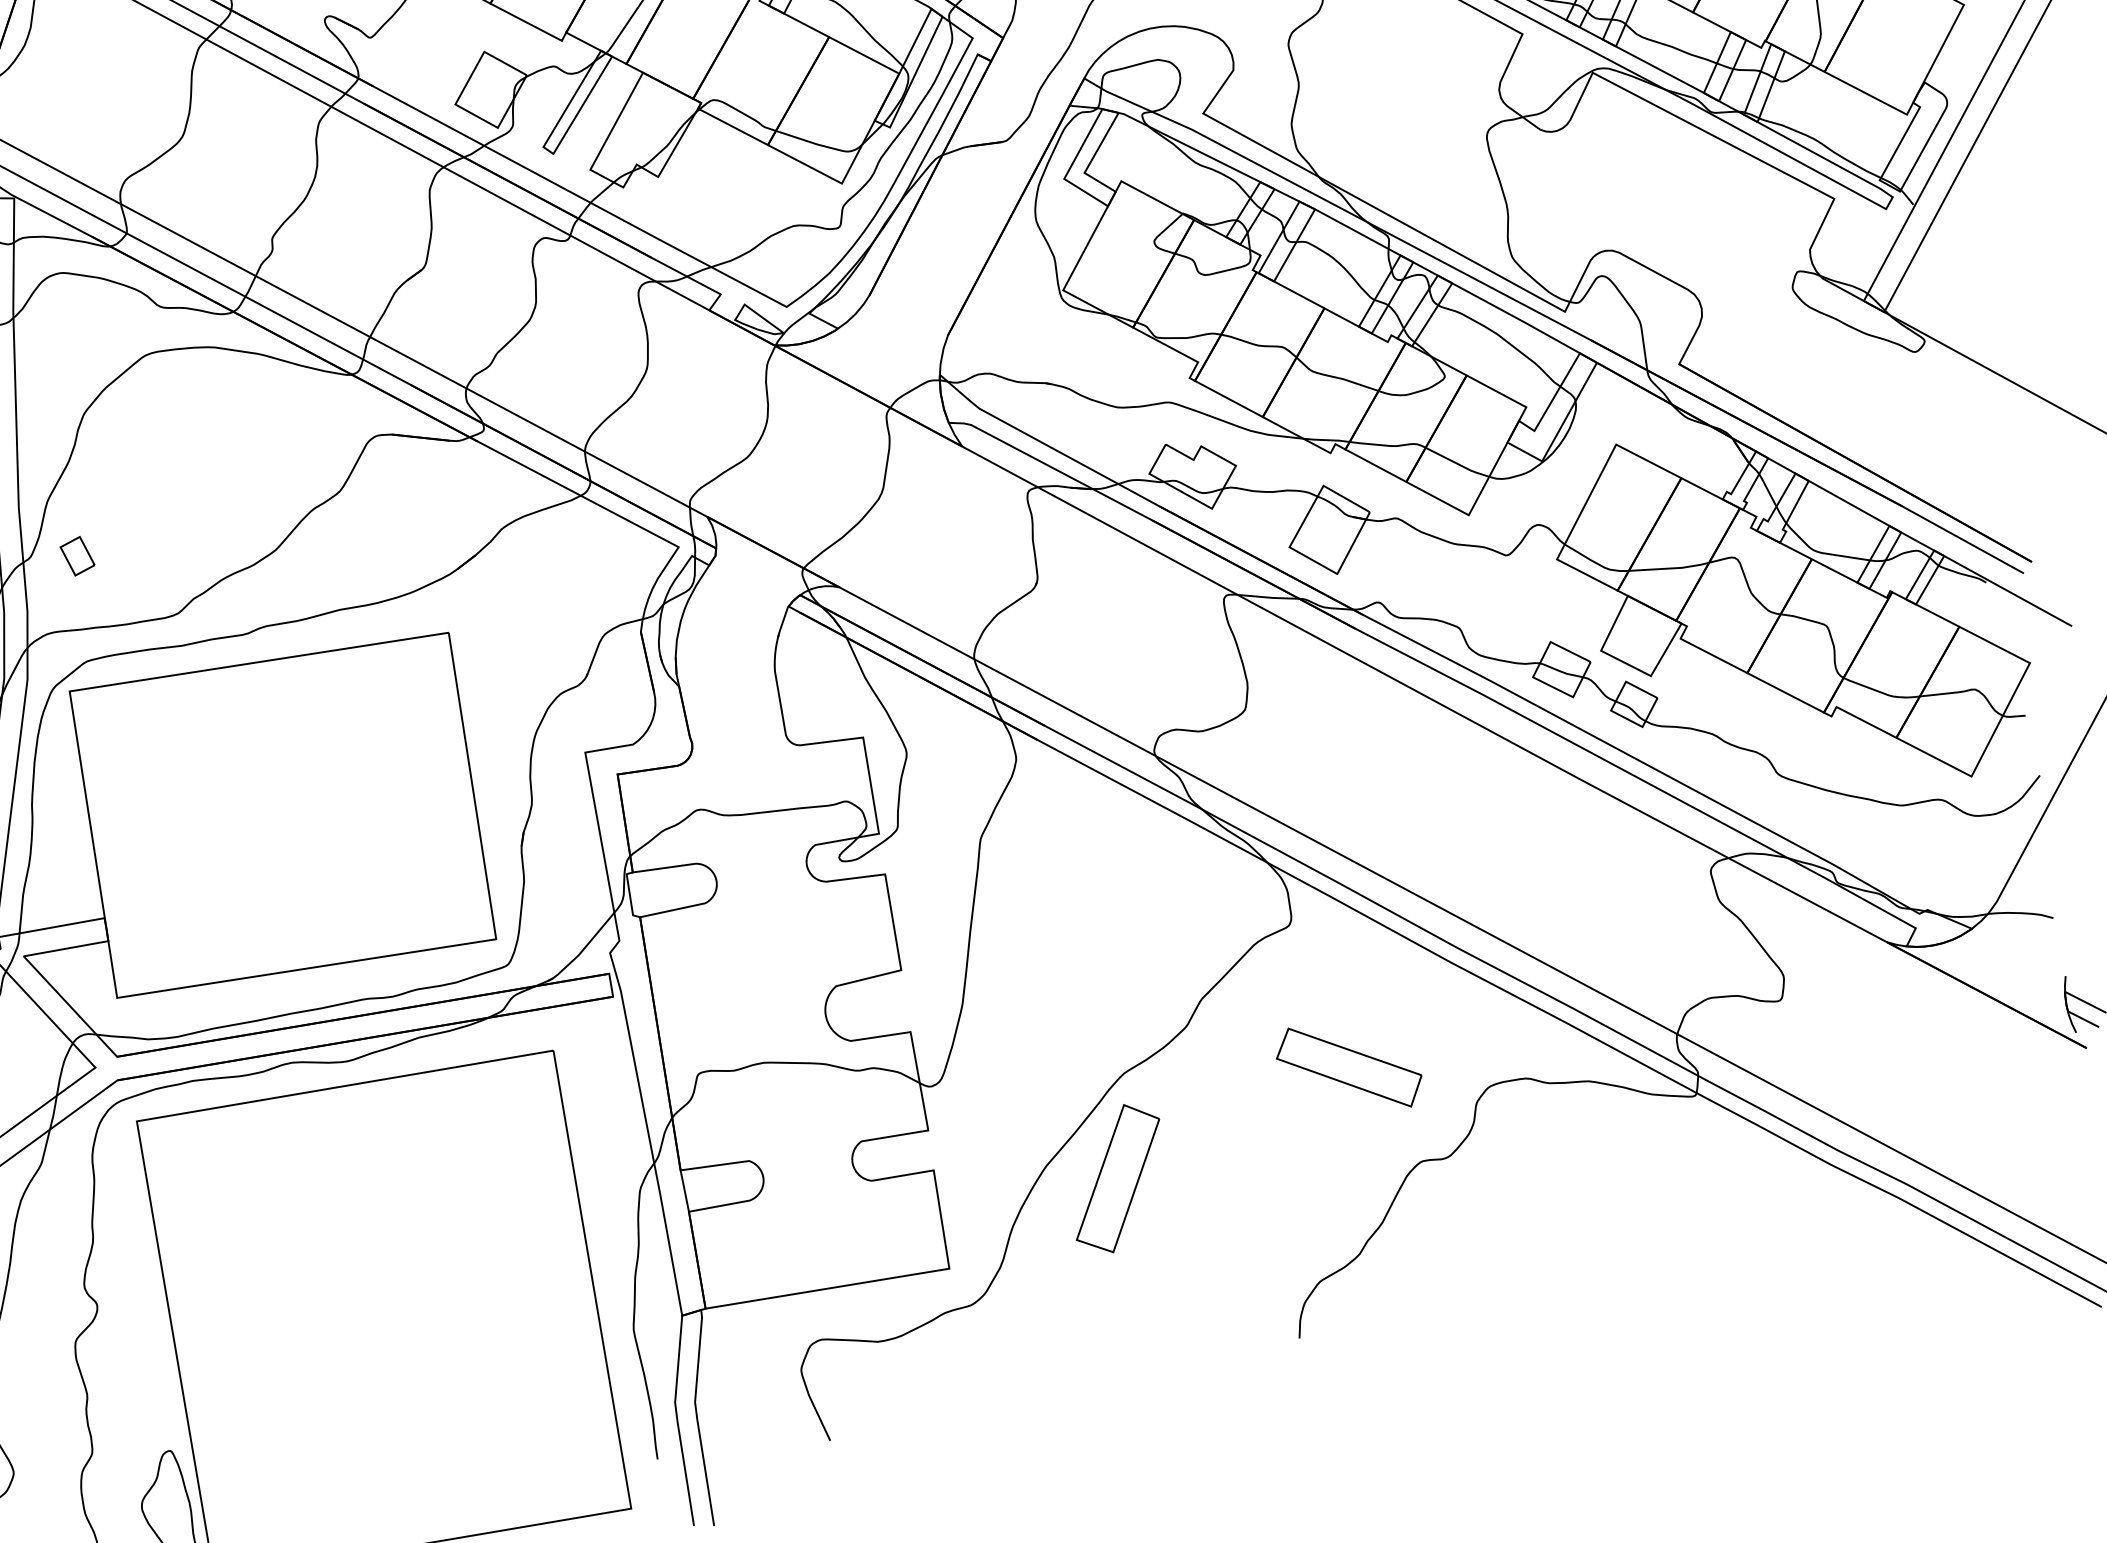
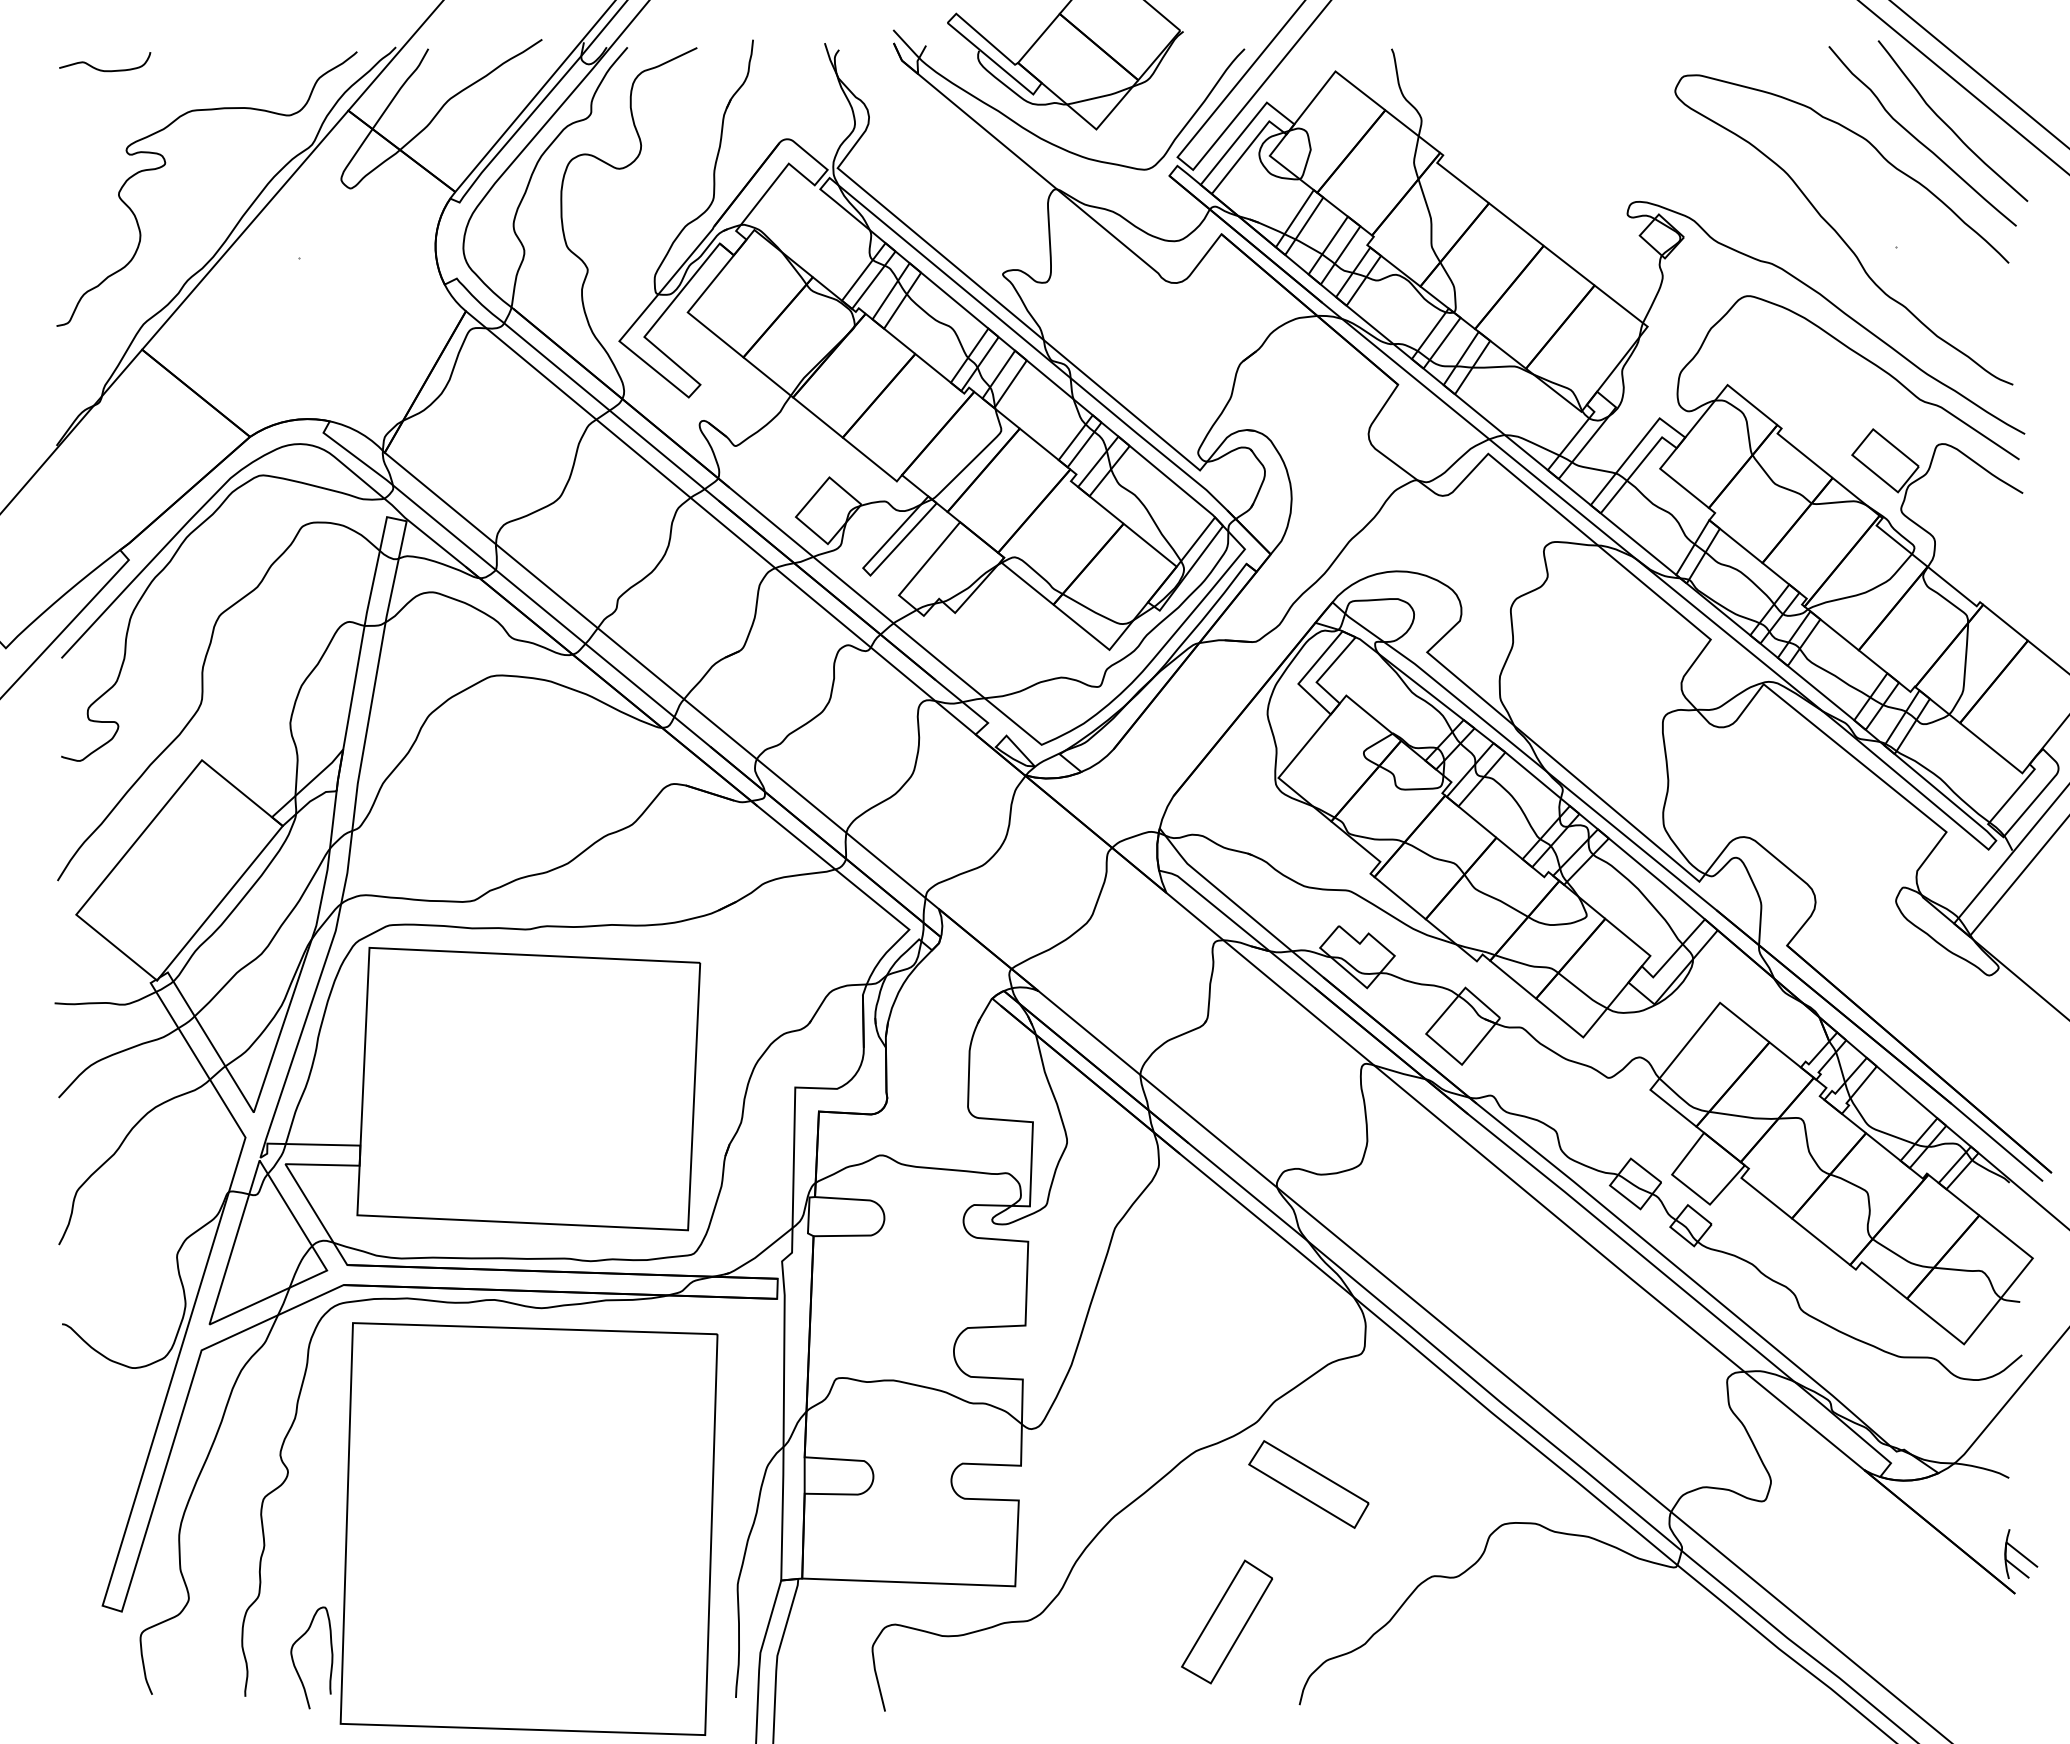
part: (76, 556) -> (398, 834), removed
part: (1348, 1067) -> (1308, 1484), moved
part: (1118, 1178) -> (1227, 1621), moved

